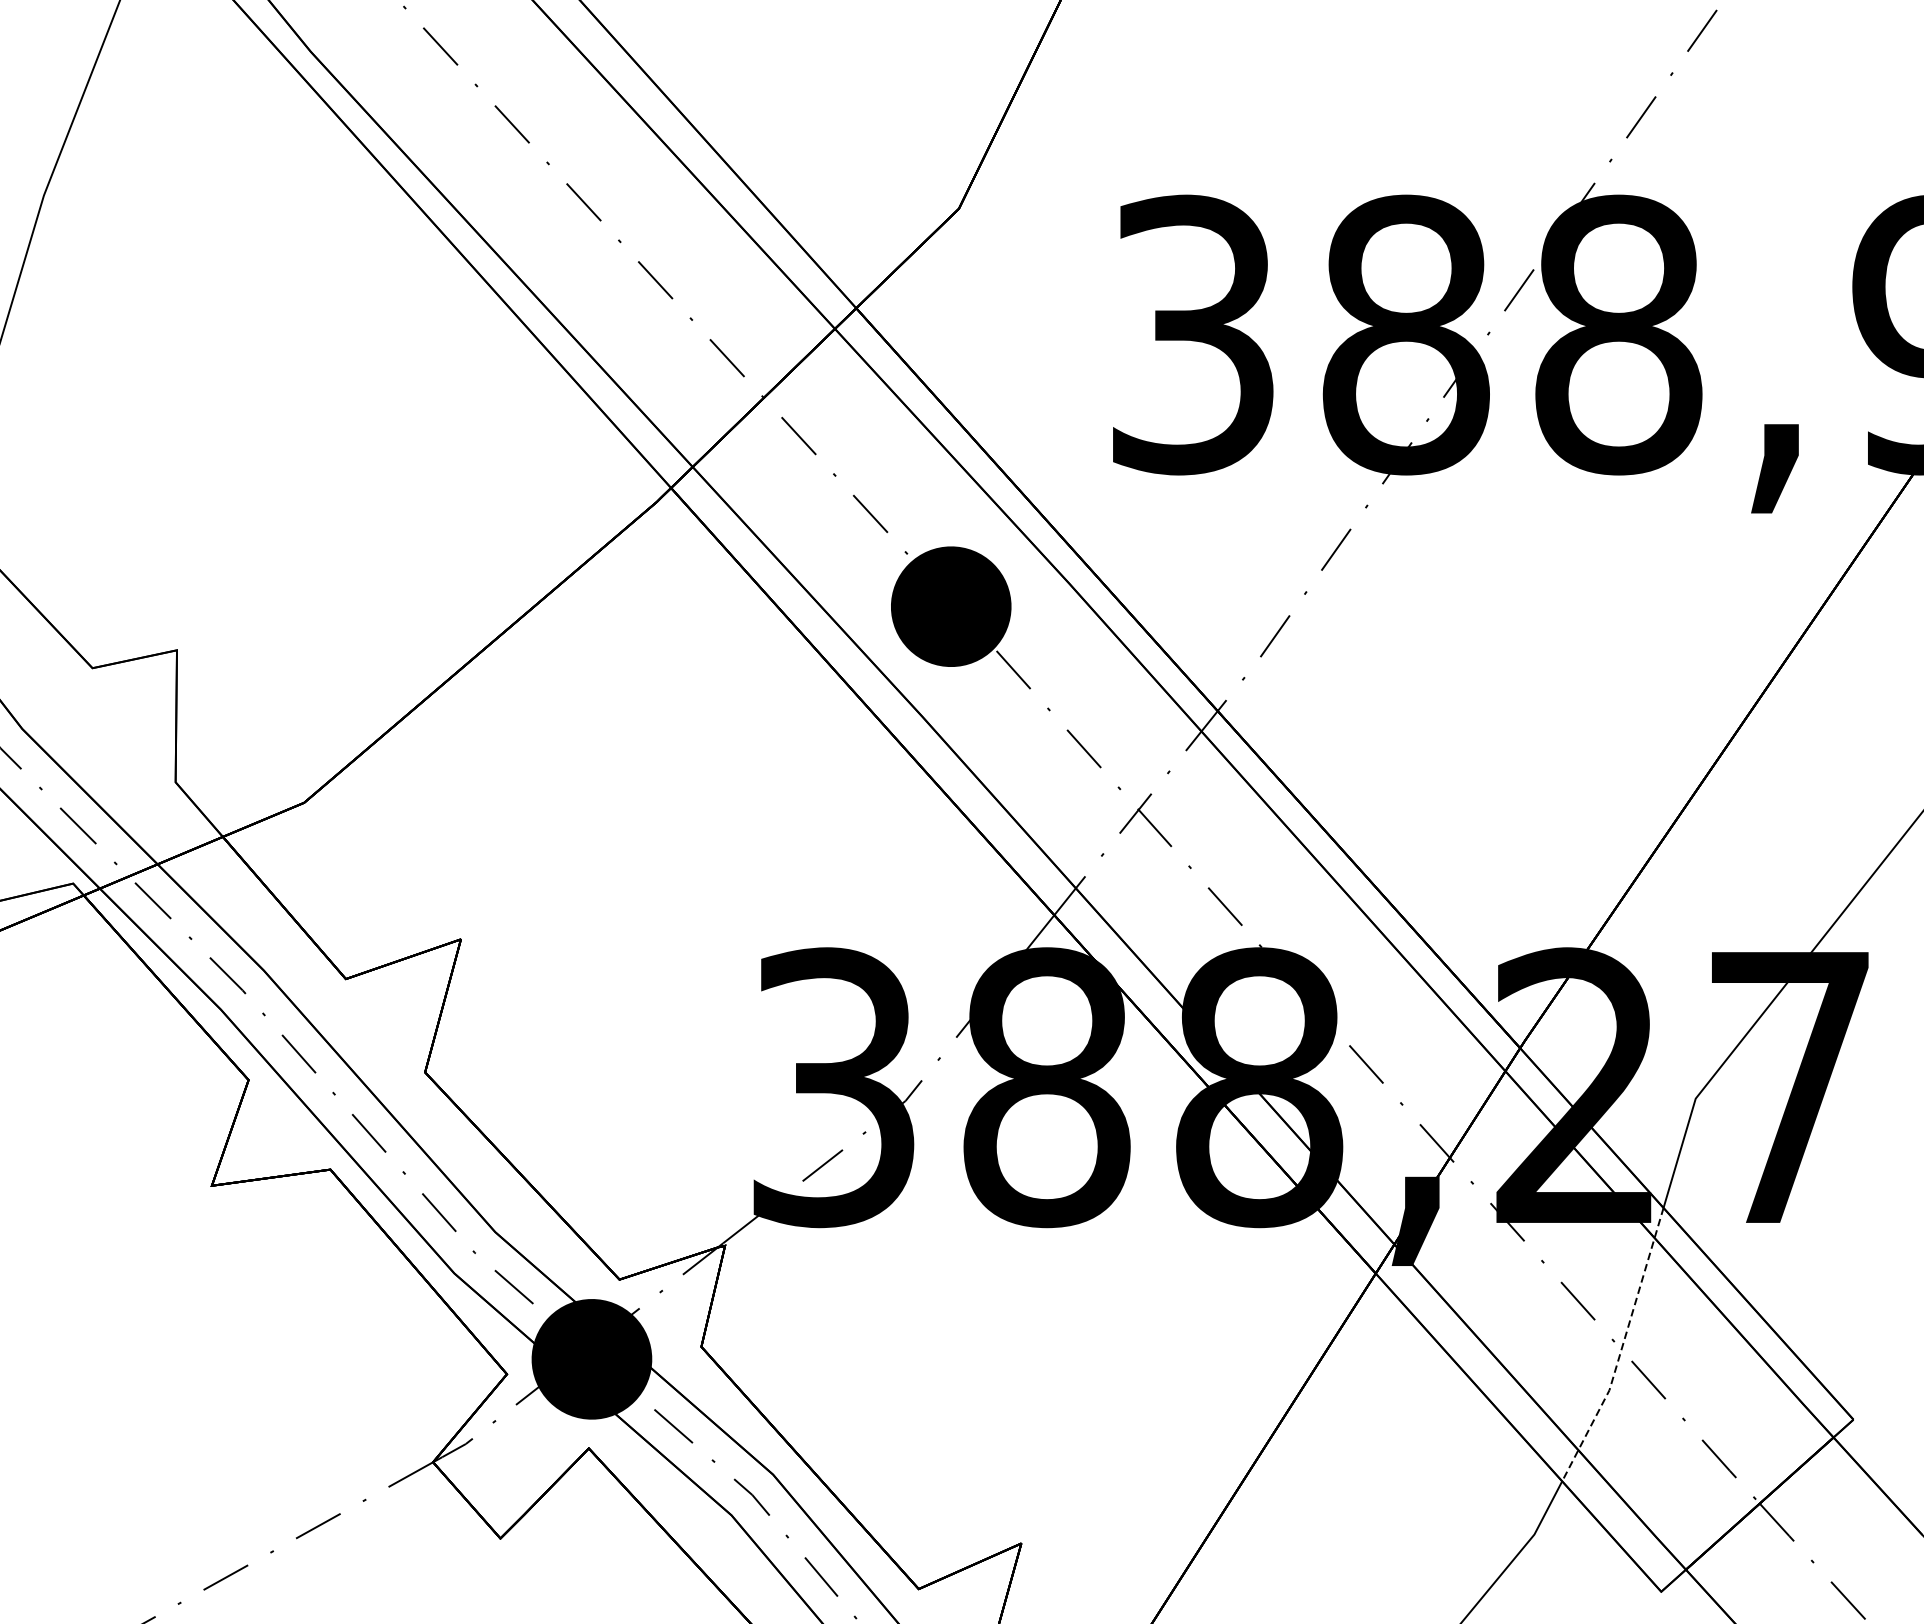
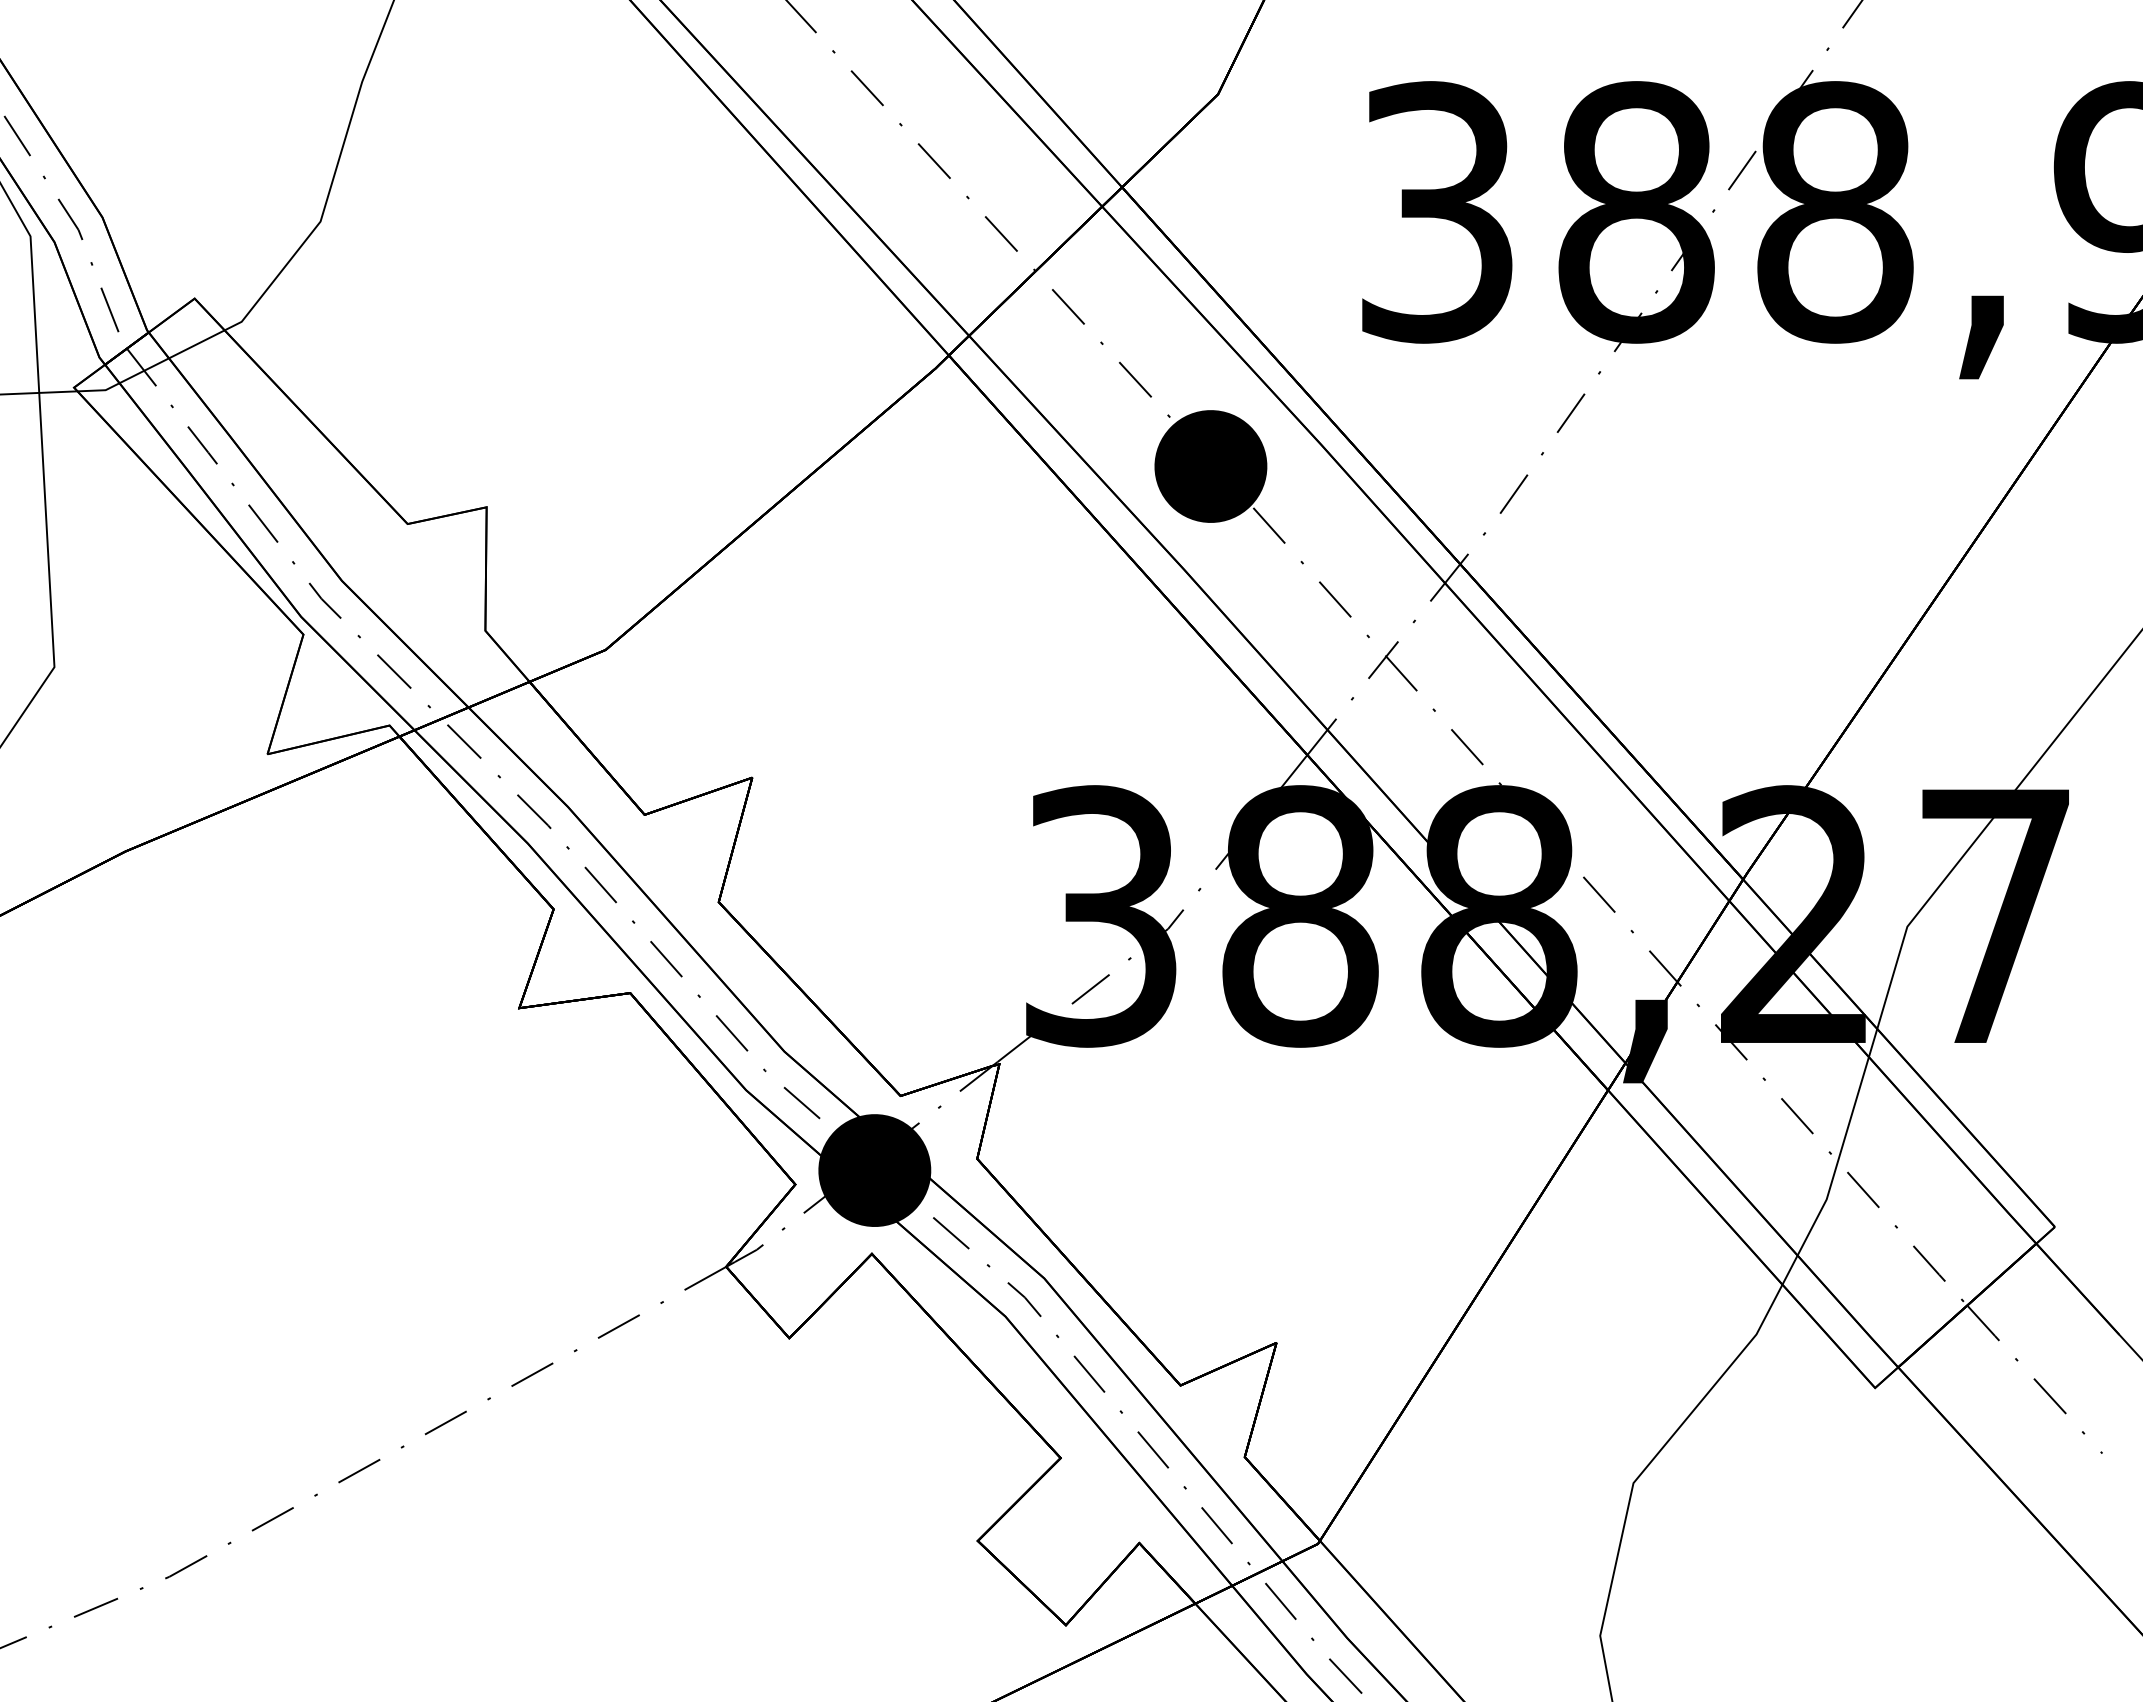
line: (1622, 1349) -> (1838, 1161), dashed -> solid

